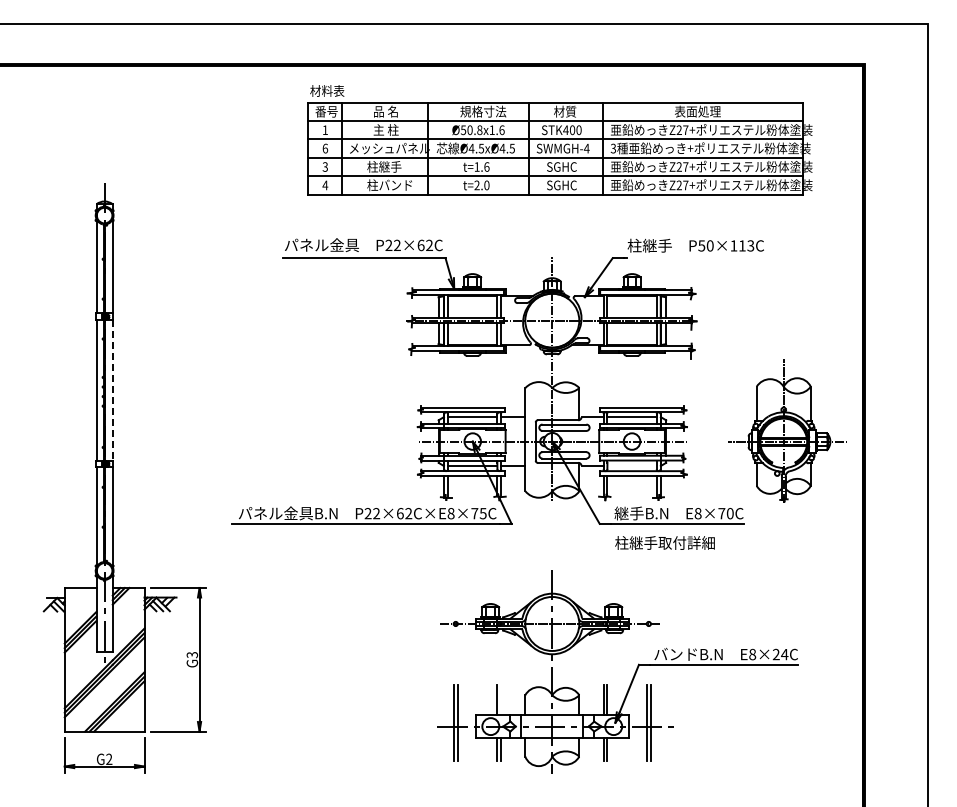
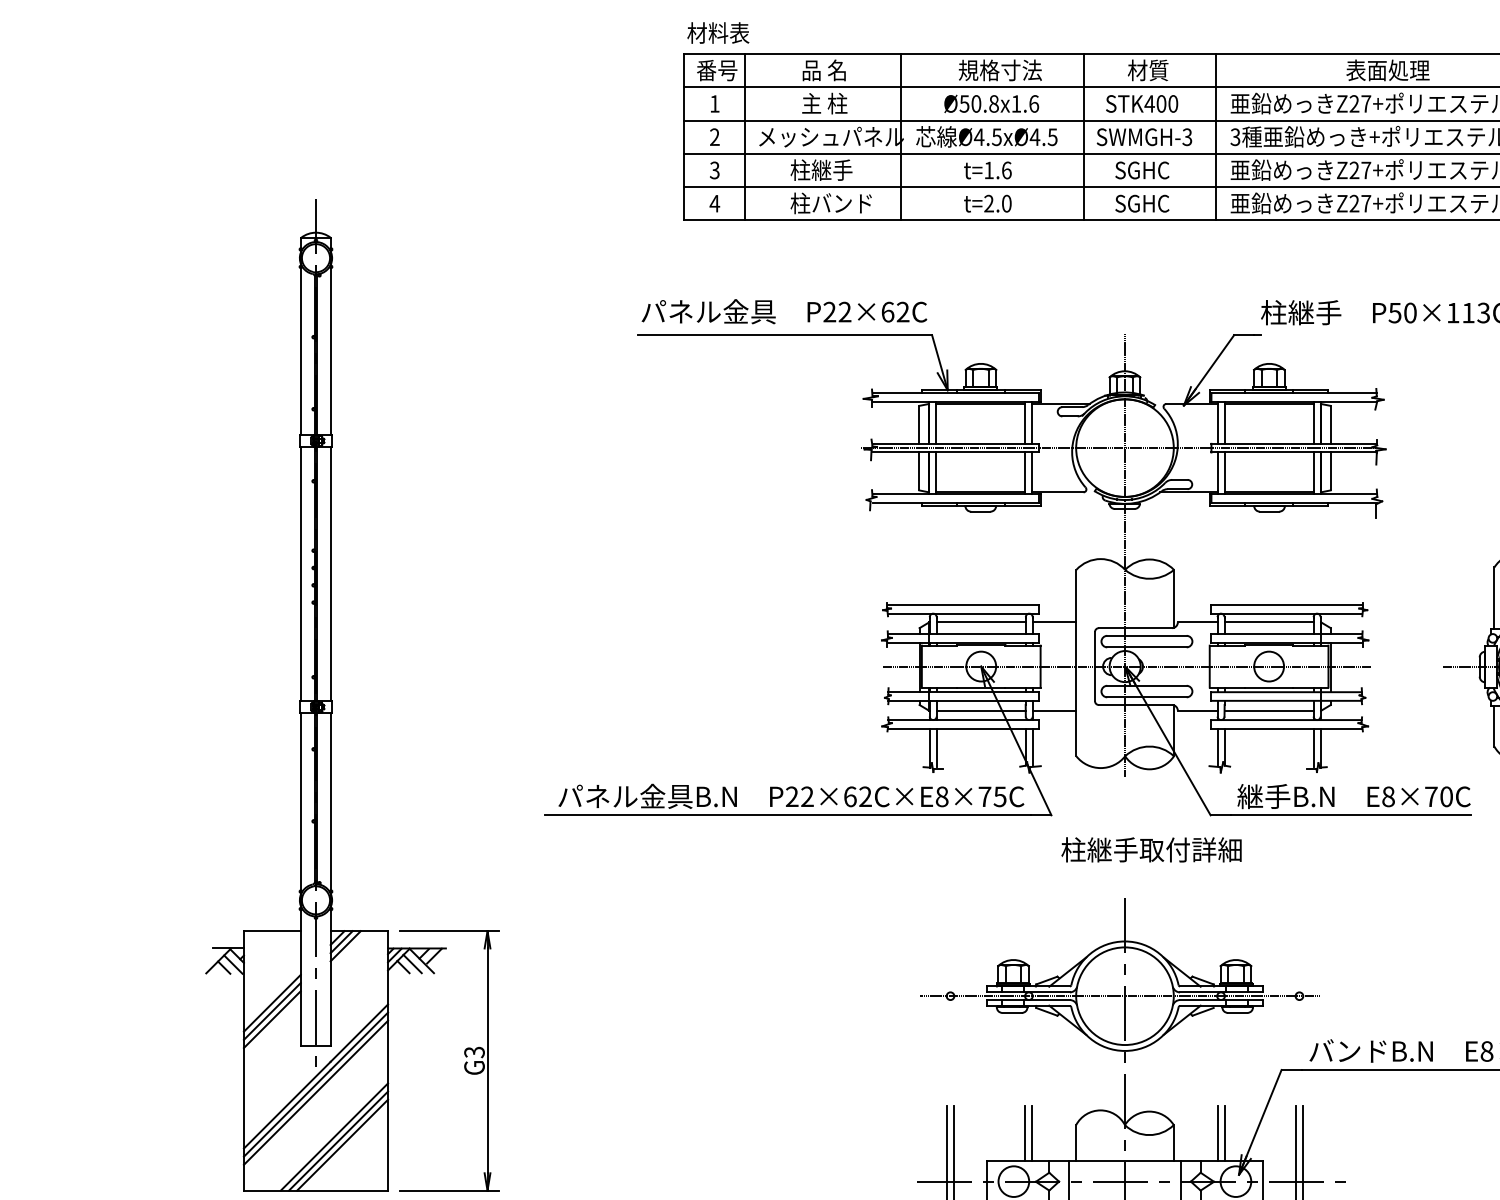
text: (325, 148) -> (715, 136), 6 -> 2
text: (586, 148) -> (1186, 136), SWMGH-4 -> SWMGH-3
line: (112, 390) -> (330, 574), dashed -> solid
line: (631, 466) -> (1268, 711), added
text: (664, 542) -> (1150, 848), moved
line: (501, 699) -> (1033, 1132), added

